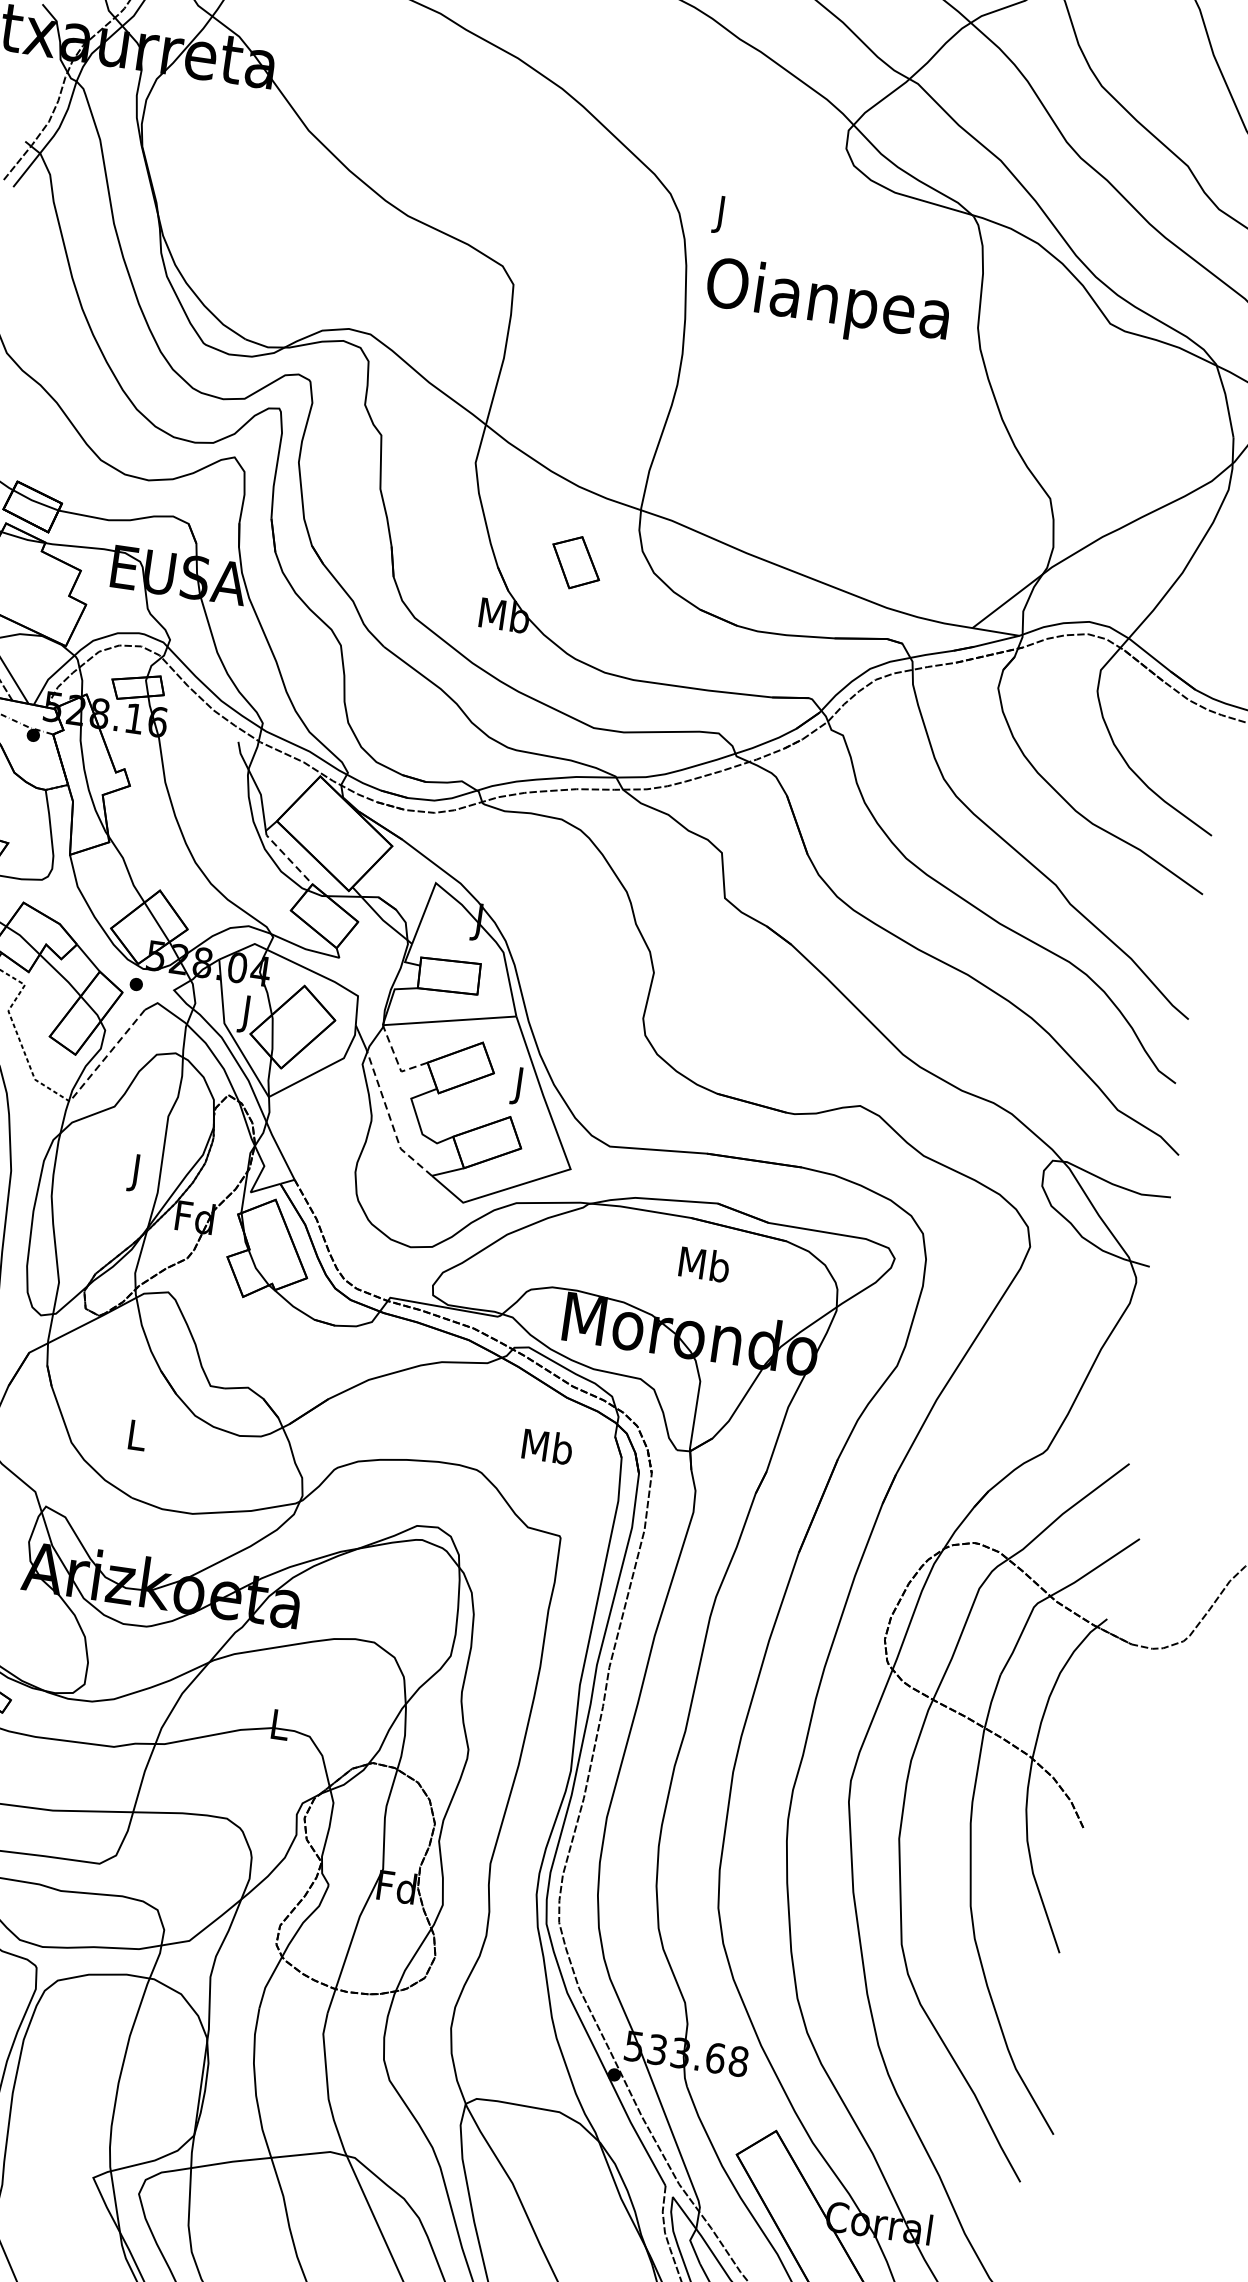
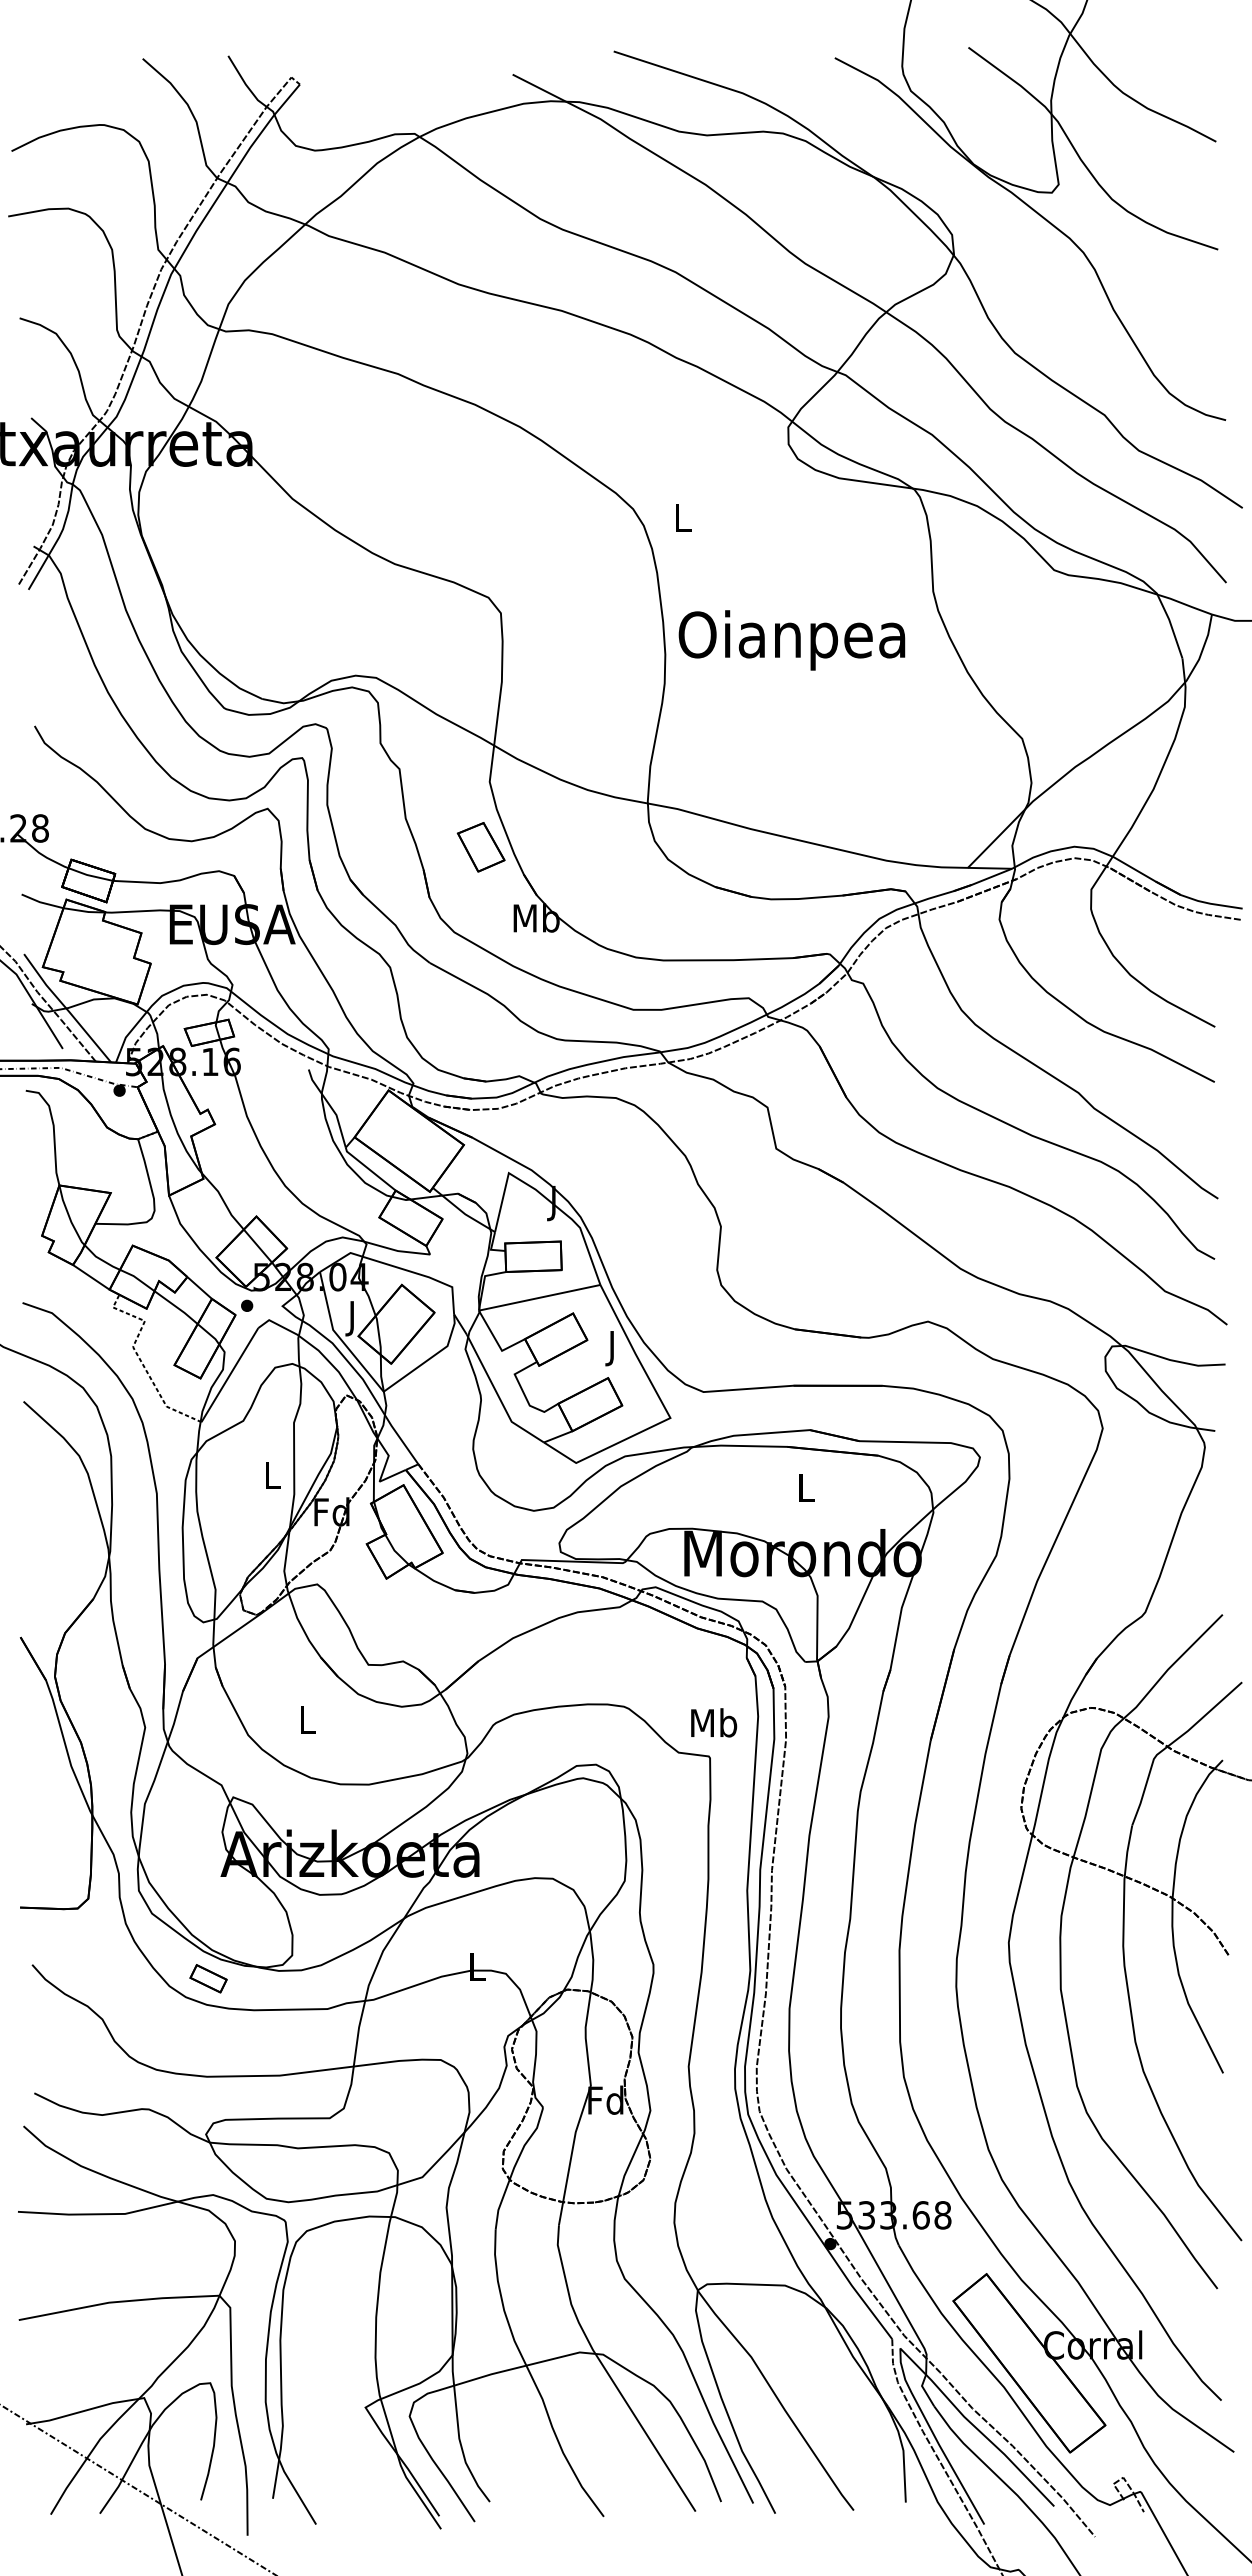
text: (722, 214) -> (683, 521), J -> L
text: (827, 304) -> (791, 640), moved
part: (575, 562) -> (480, 847), moved
line: (287, 857) -> (369, 1169), dashed -> solid
line: (106, 1056) -> (229, 1375), dashed -> solid
line: (397, 1062) -> (497, 1342), dashed -> solid
line: (390, 1119) -> (498, 1396), dashed -> solid
text: (136, 1172) -> (272, 1478), J -> L
text: (705, 1264) -> (806, 1487), Mb -> L
text: (548, 1446) -> (714, 1722), moved

